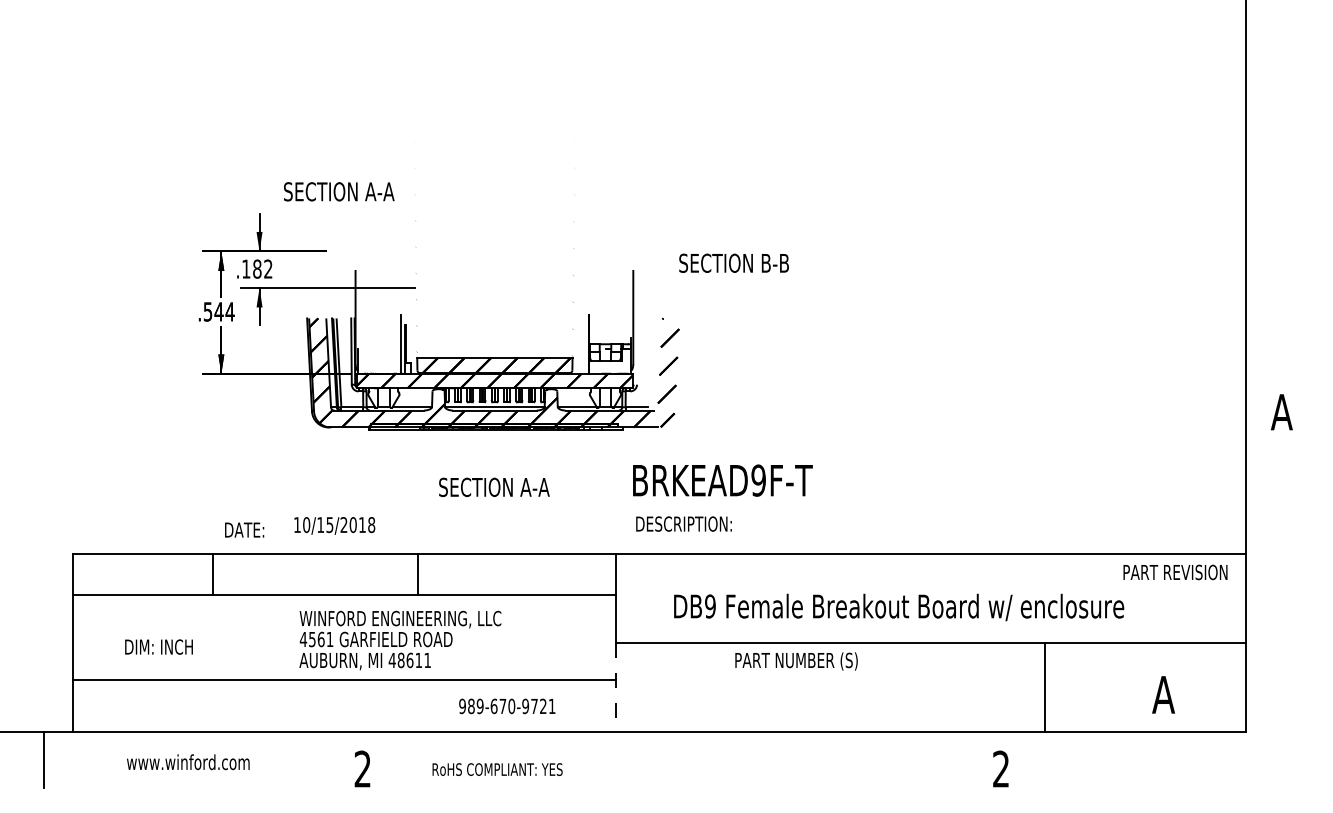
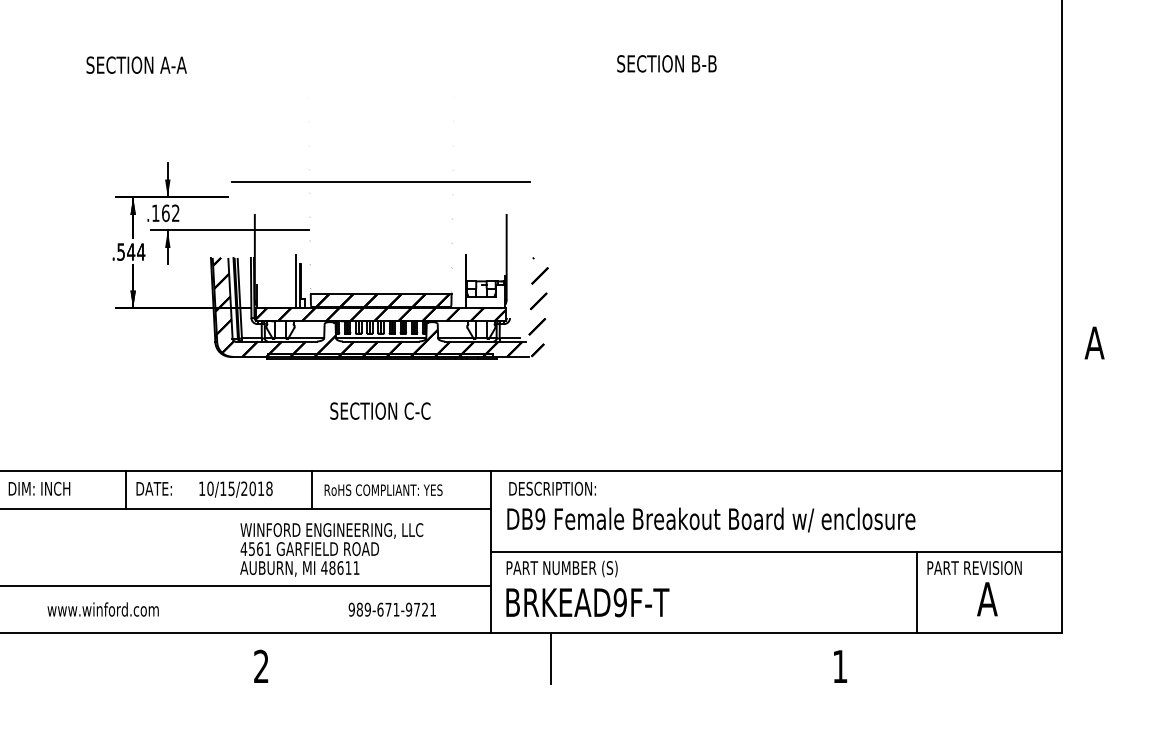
text: (339, 191) -> (136, 64), moved
line: (494, 234) -> (380, 181), added
text: (733, 262) -> (666, 63), moved
text: (257, 268) -> (165, 212), .182 -> .162
text: (722, 480) -> (587, 602), moved
text: (493, 487) -> (379, 411), SECTION A-A -> SECTION C-C
text: (683, 523) -> (552, 488), moved
text: (334, 525) -> (235, 489), moved
text: (244, 529) -> (154, 488), moved
text: (1175, 572) -> (974, 568), moved
text: (899, 607) -> (711, 520), moved
text: (400, 640) -> (331, 549), moved
text: (158, 646) -> (39, 488), moved
text: (796, 661) -> (562, 568), moved
line: (1045, 687) -> (917, 592), moved
line: (616, 688) -> (491, 593), dashed -> solid
text: (511, 706) -> (396, 609), 989-670-9721 -> 989-671-9721
line: (682, 760) -> (551, 658), added
text: (188, 762) -> (103, 609), moved
text: (1000, 768) -> (839, 666), 2 -> 1
text: (497, 769) -> (383, 490), moved

